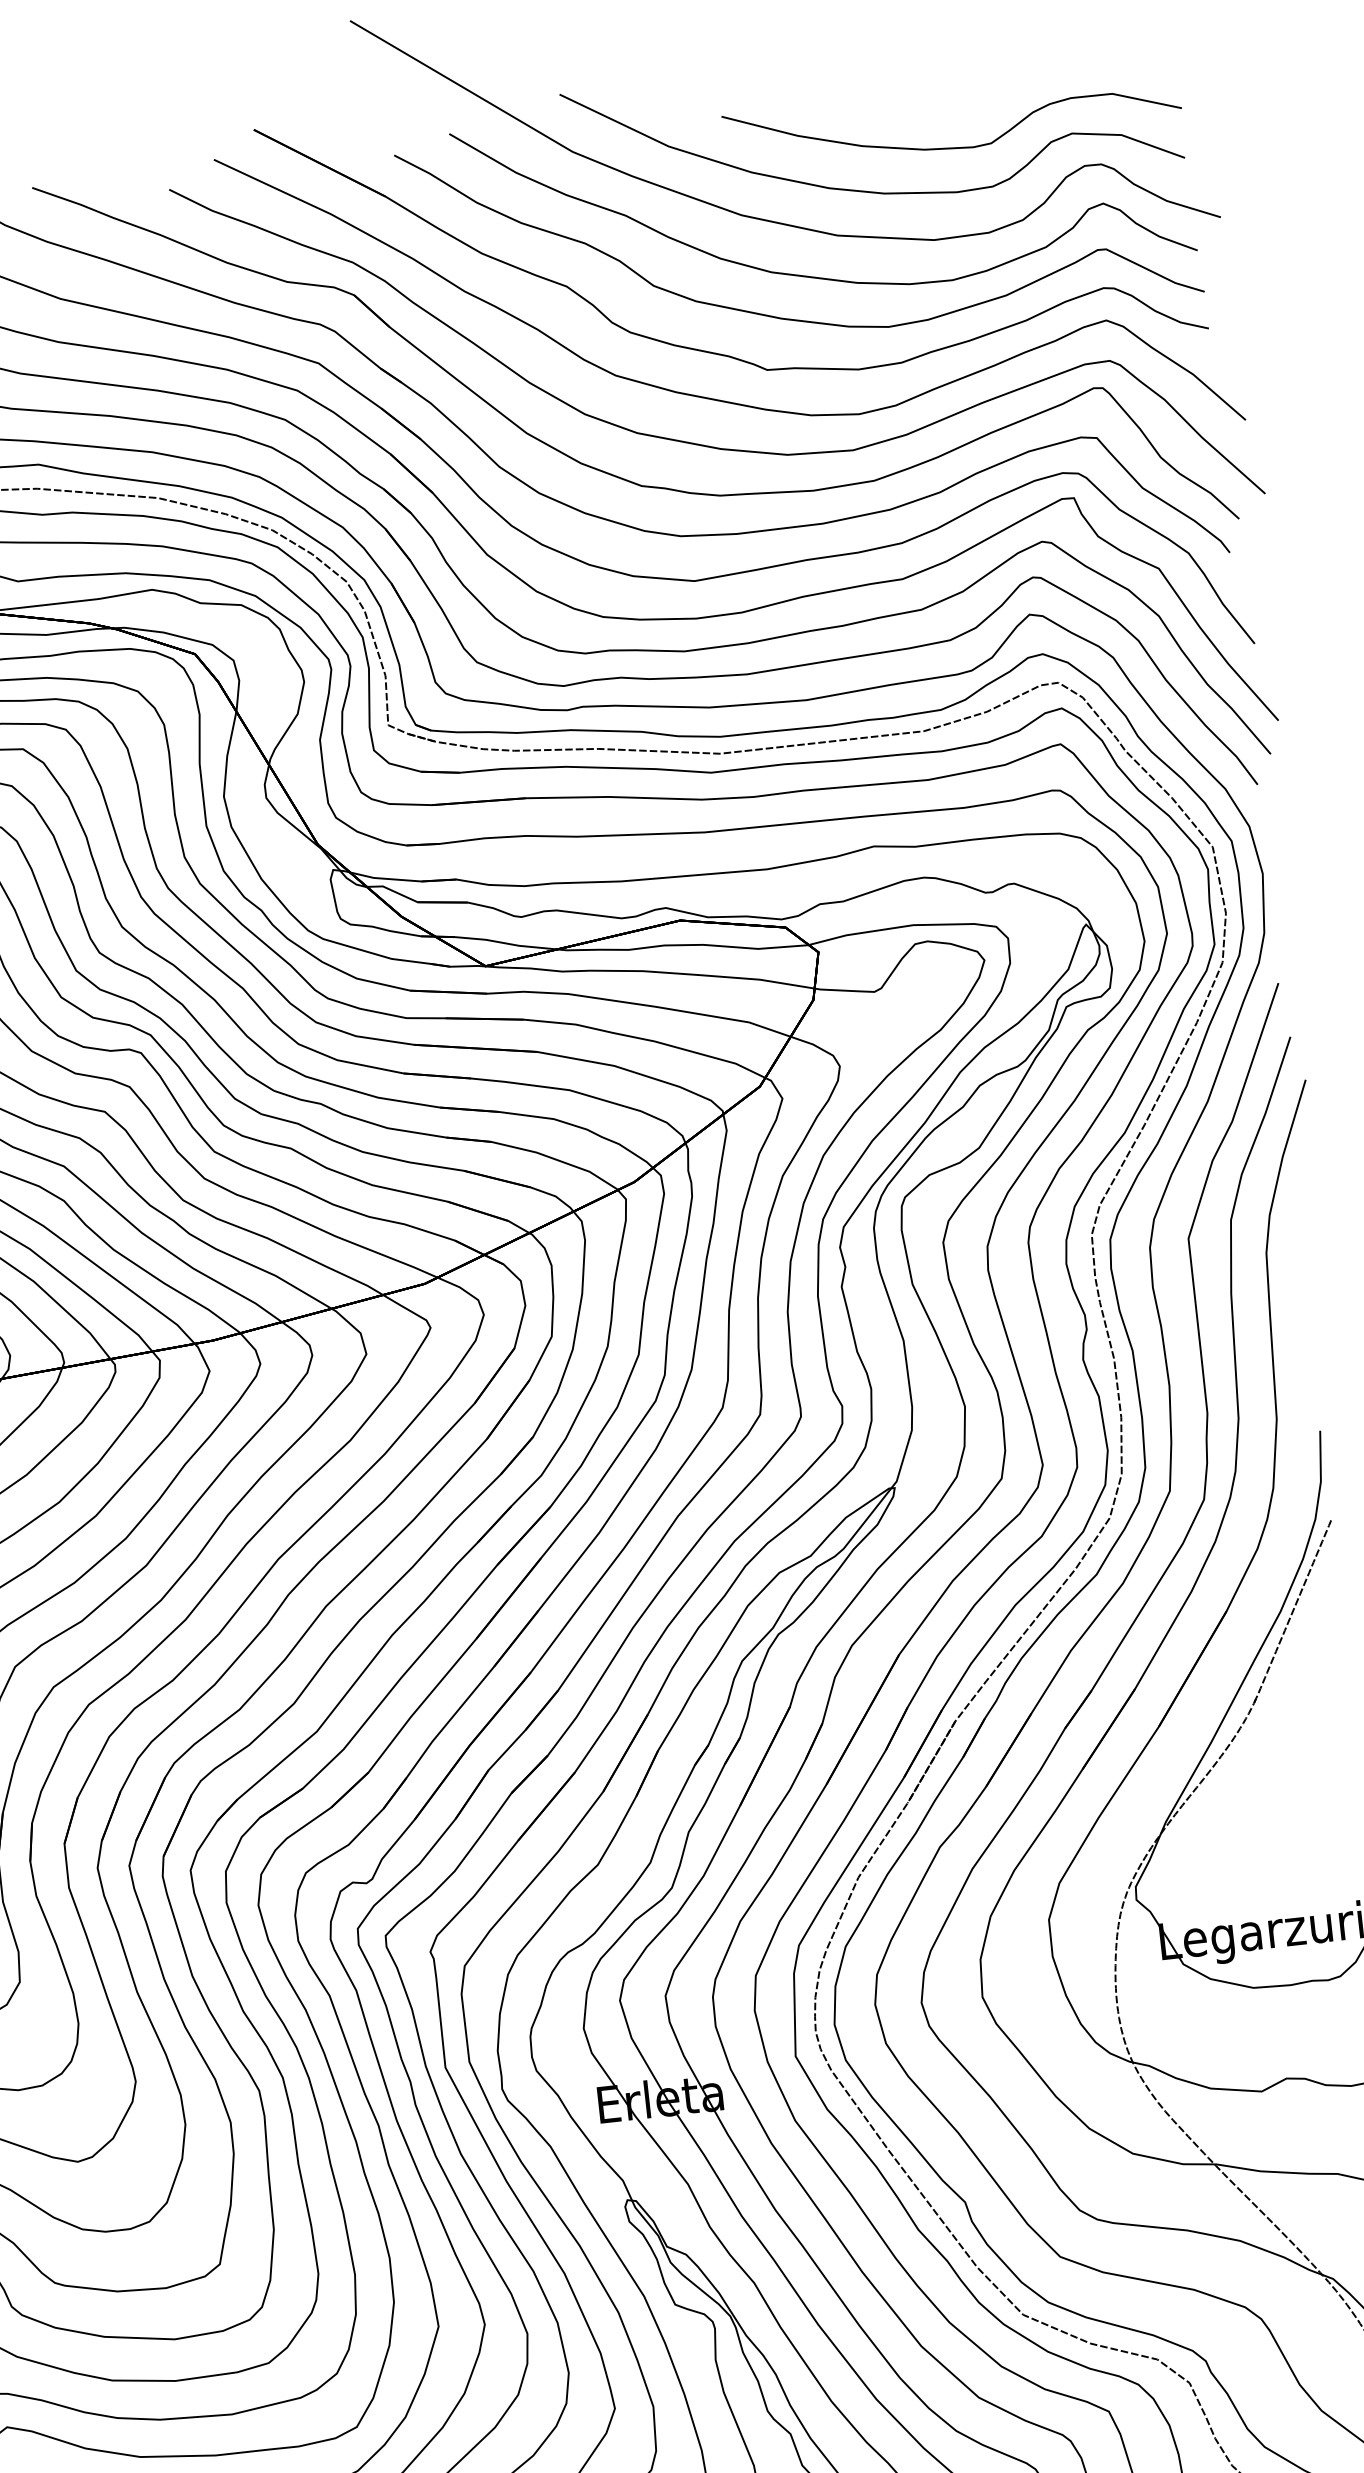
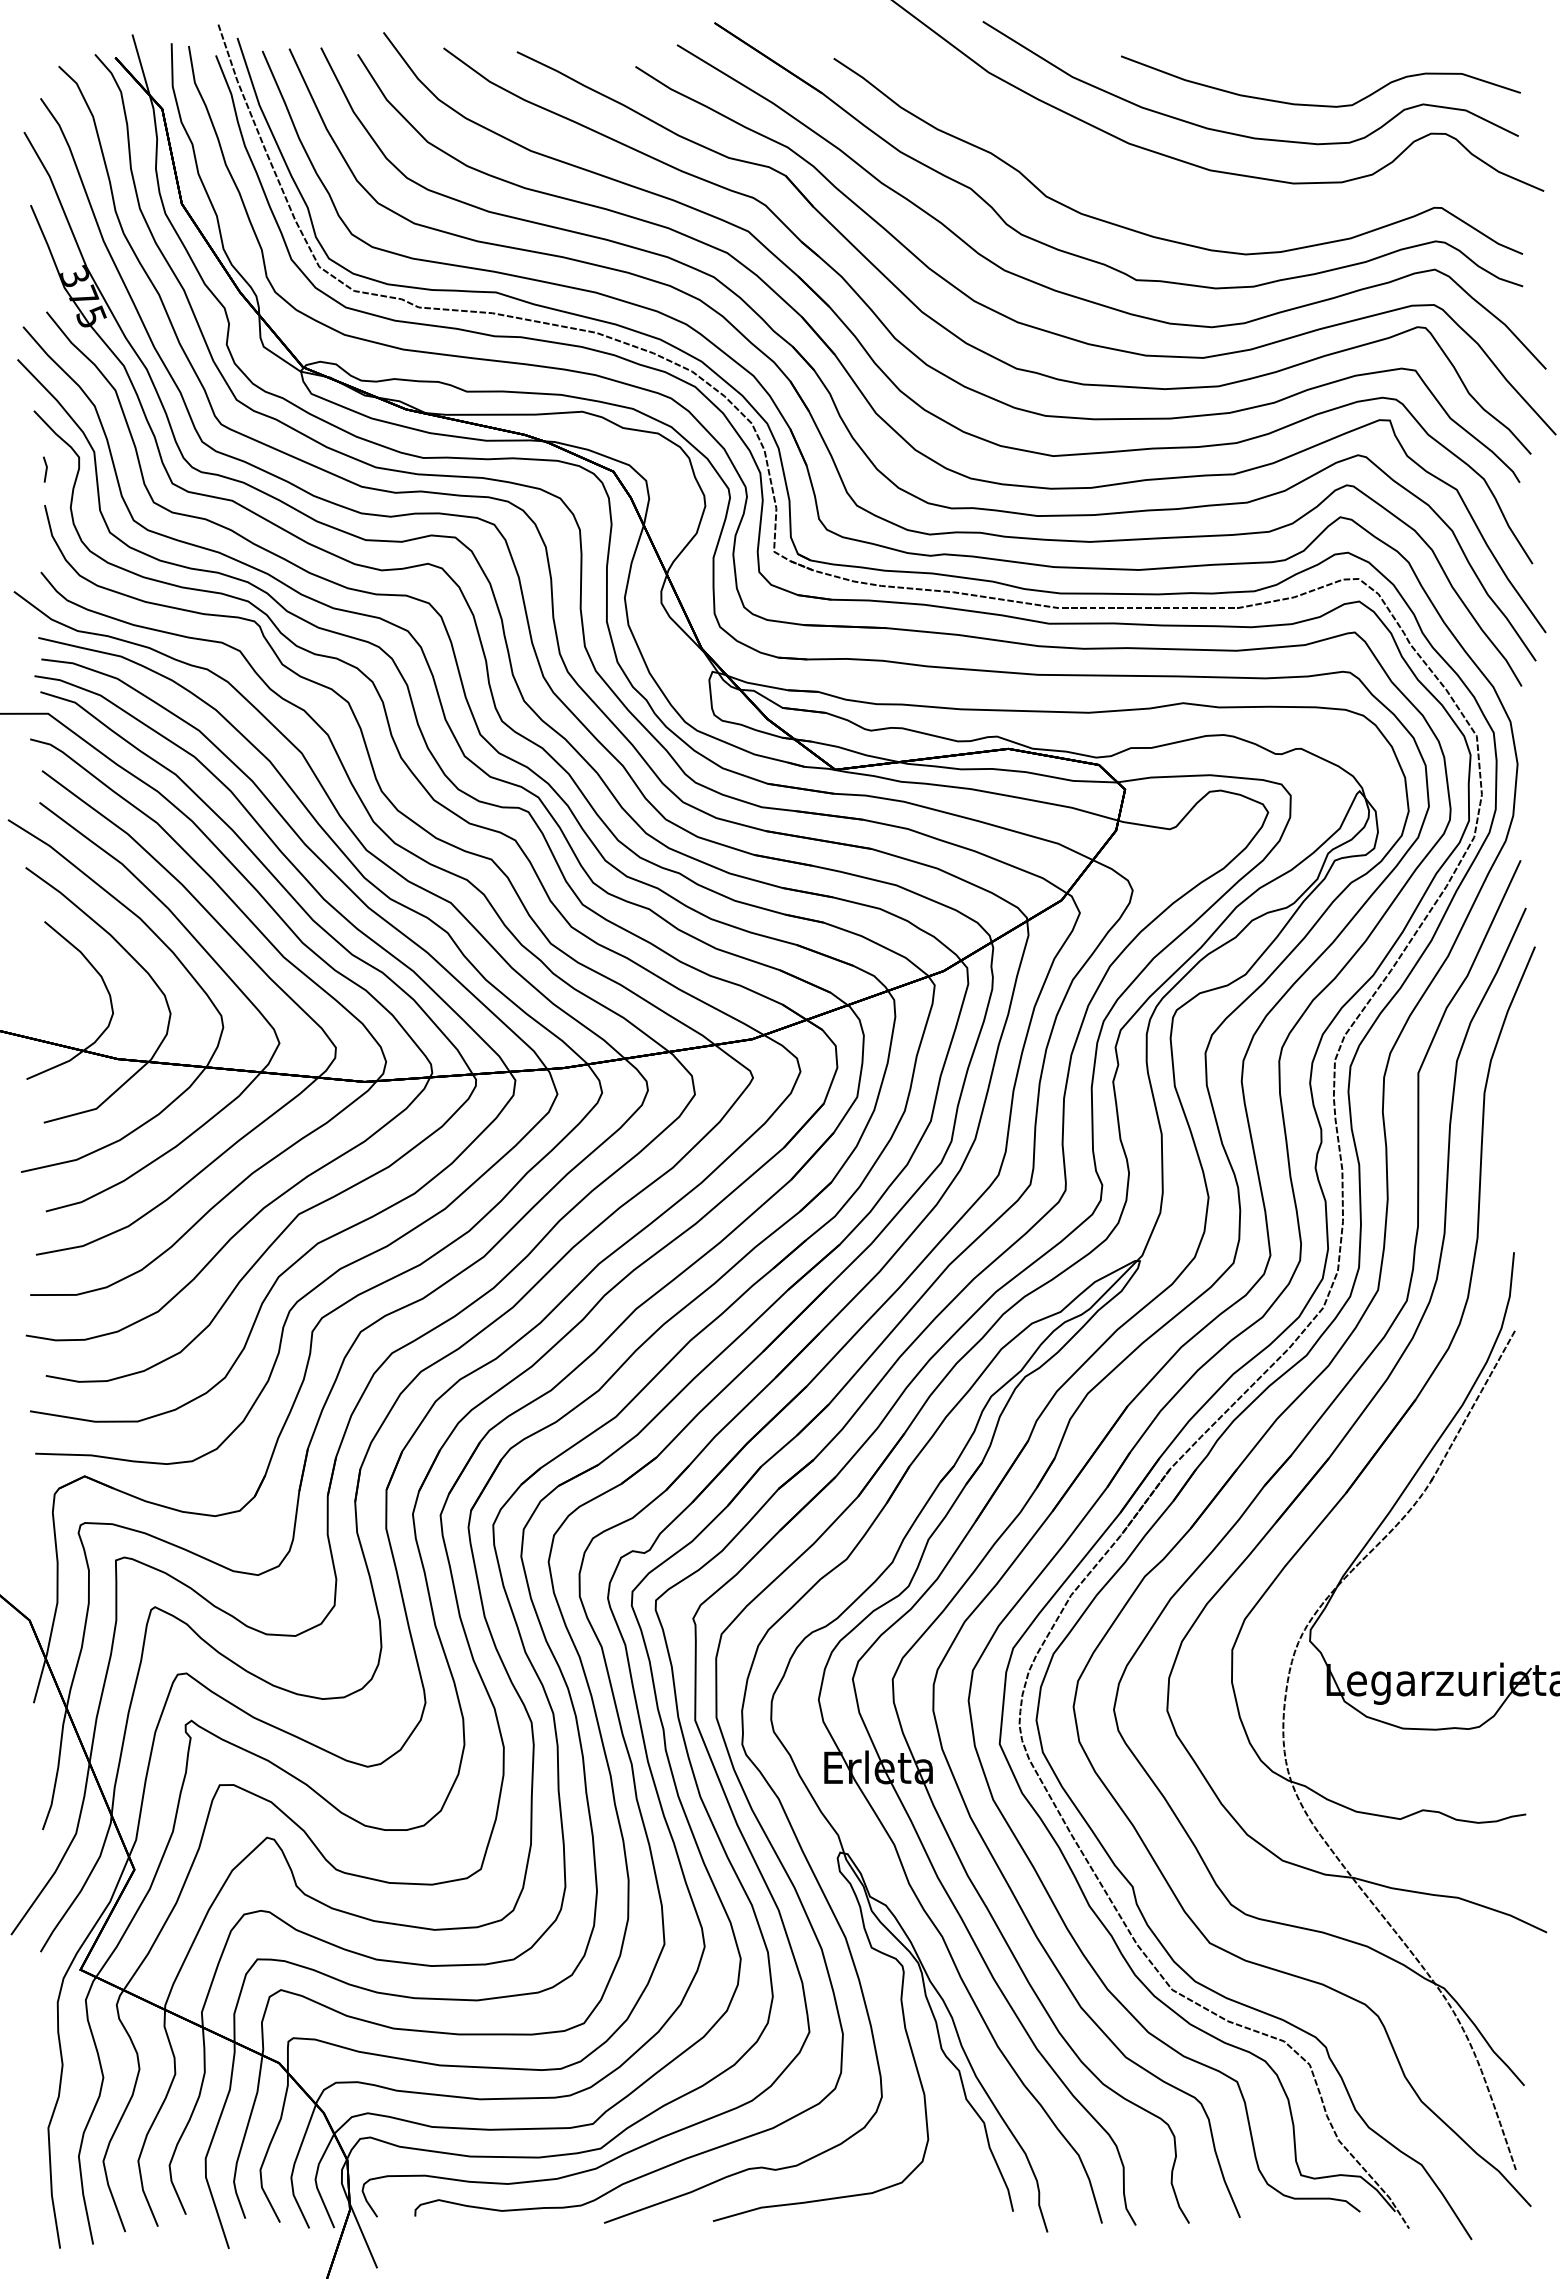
curve: (809, 275) -> (1182, 202), removed

